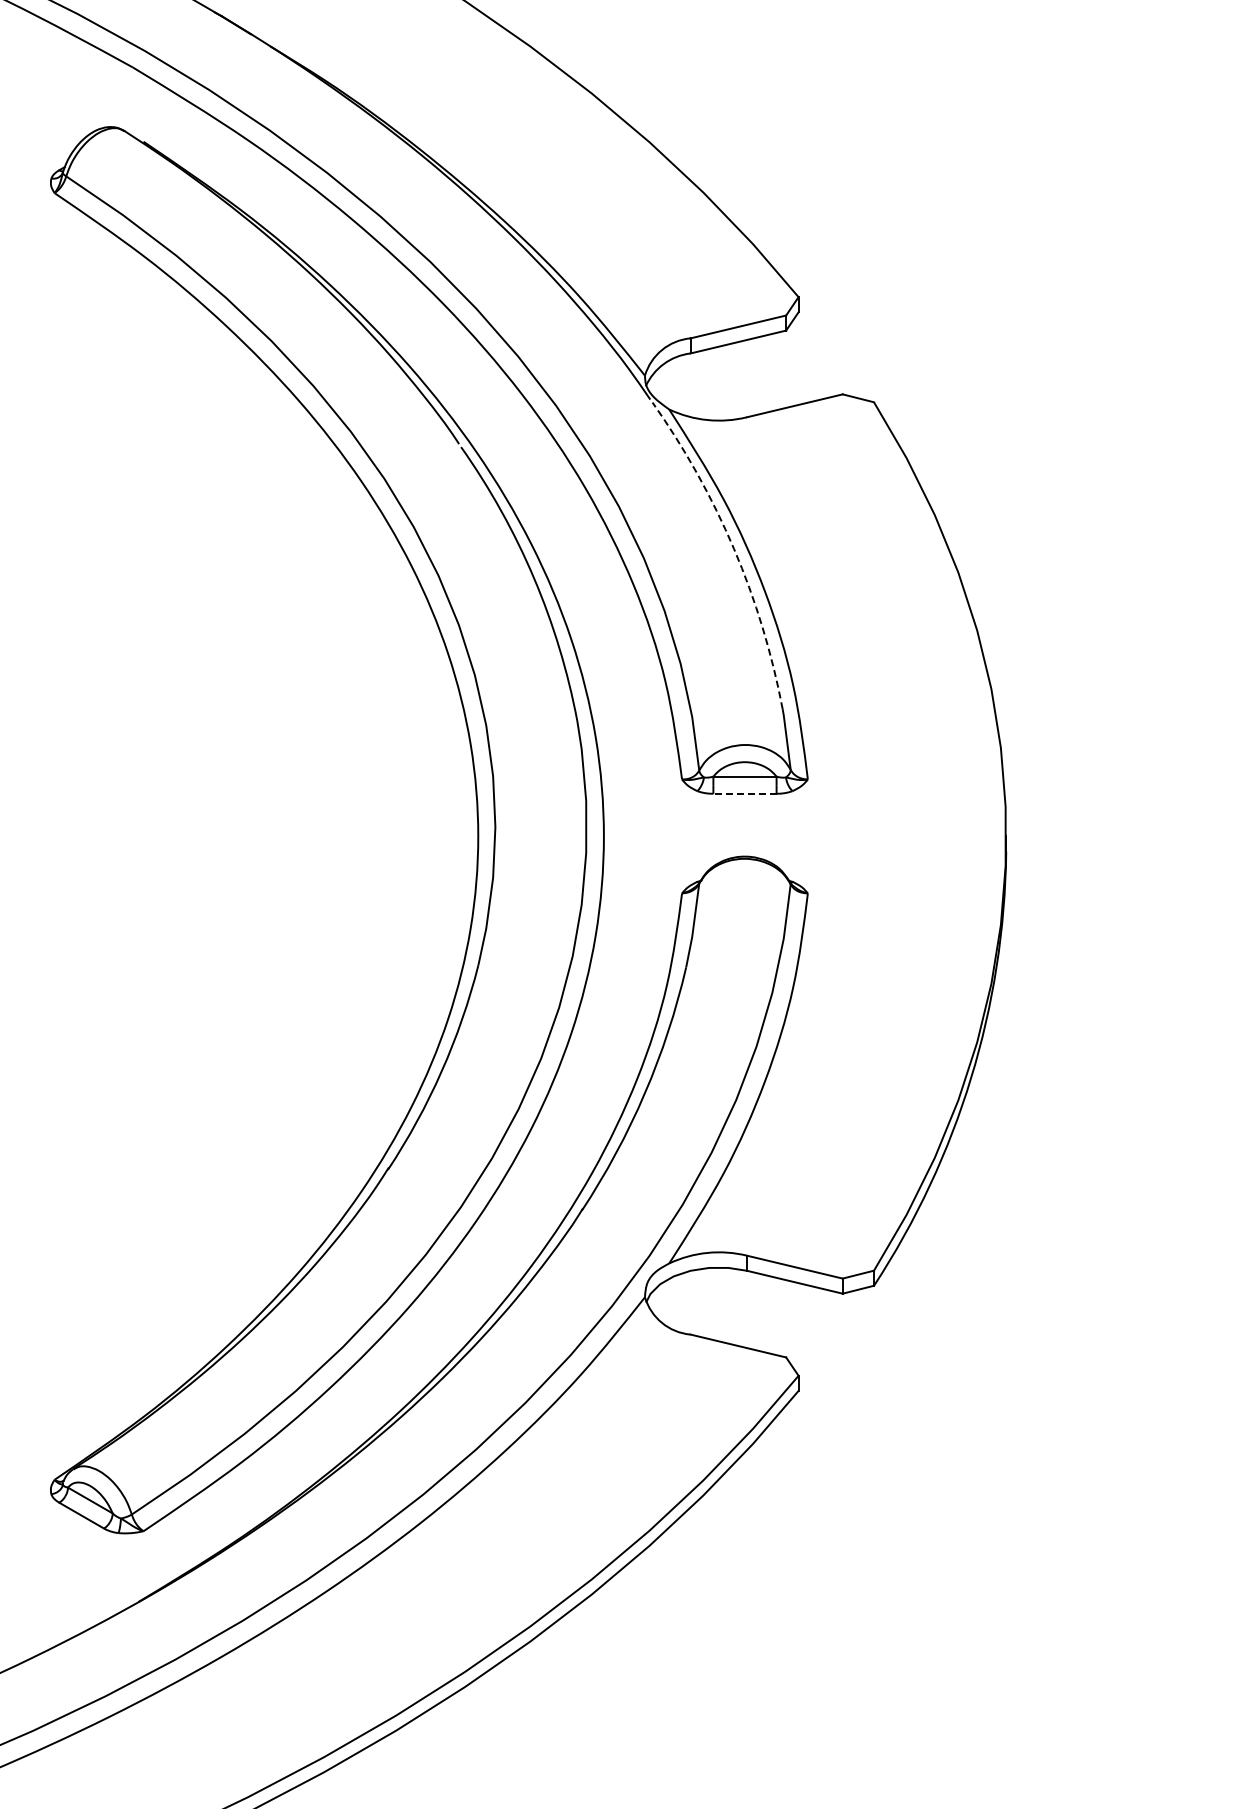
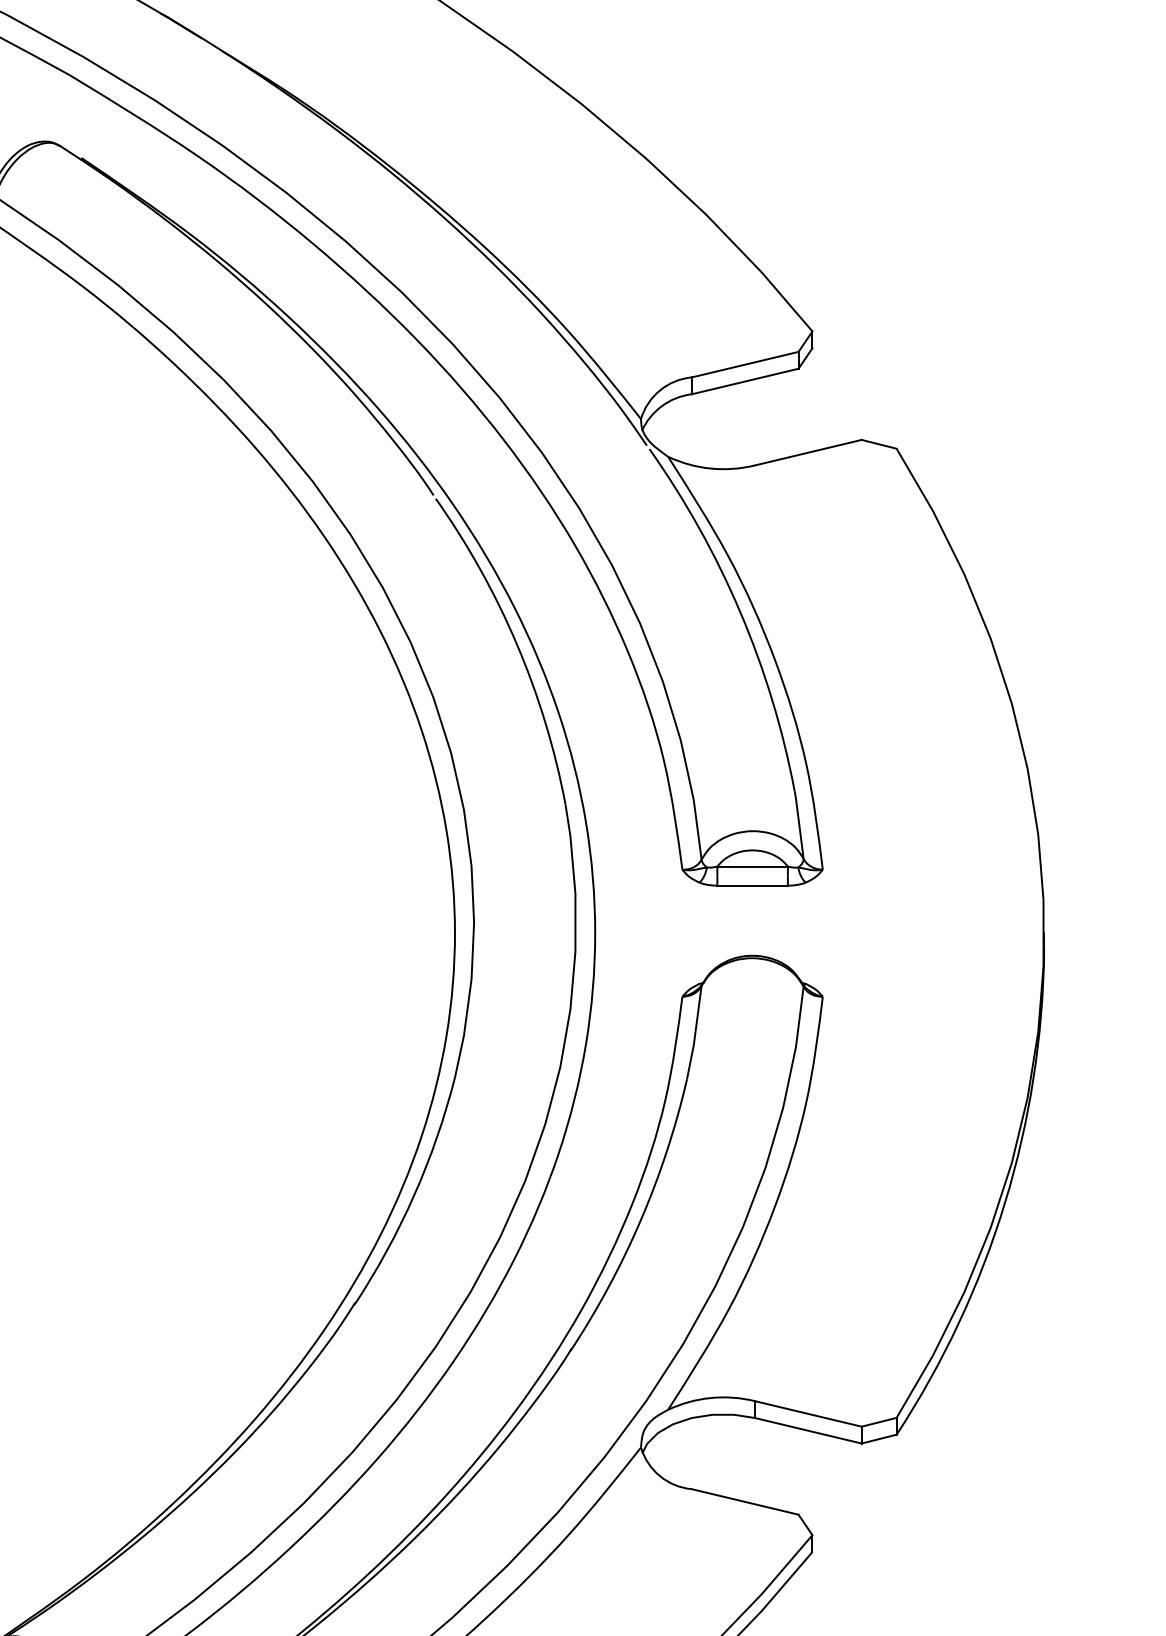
arc: (734, 548) -> (740, 611), dashed -> solid
line: (744, 793) -> (752, 885), dashed -> solid

